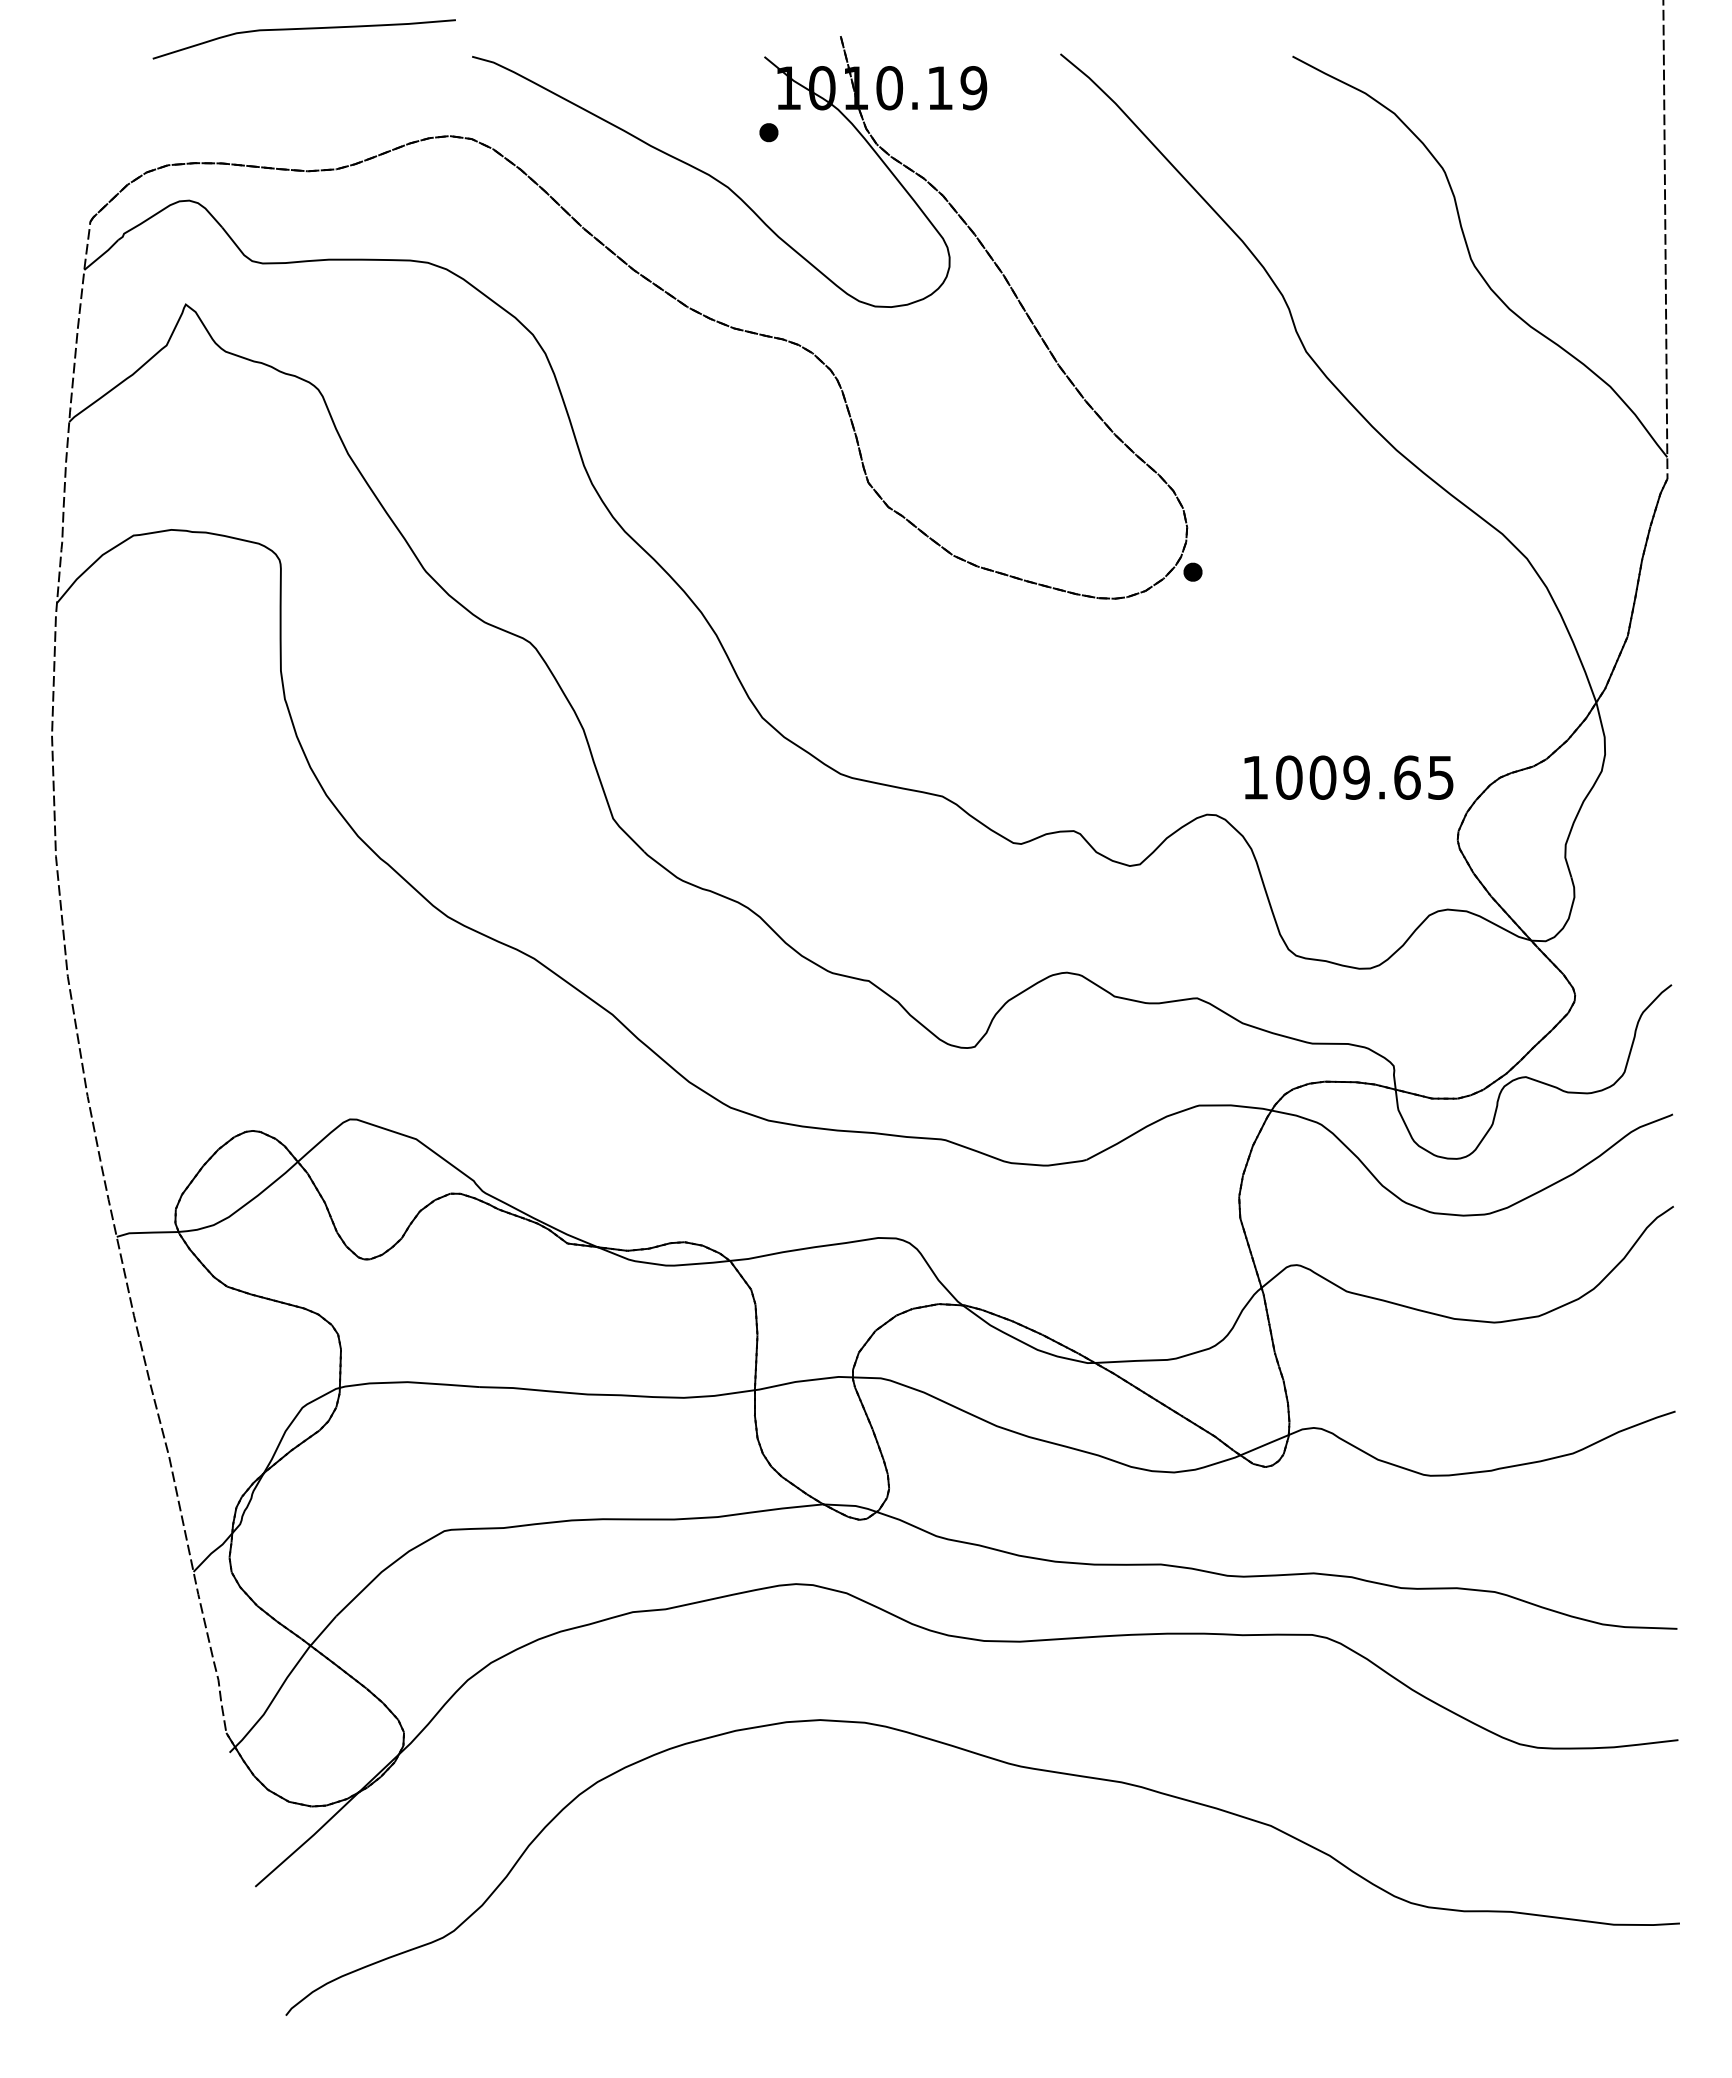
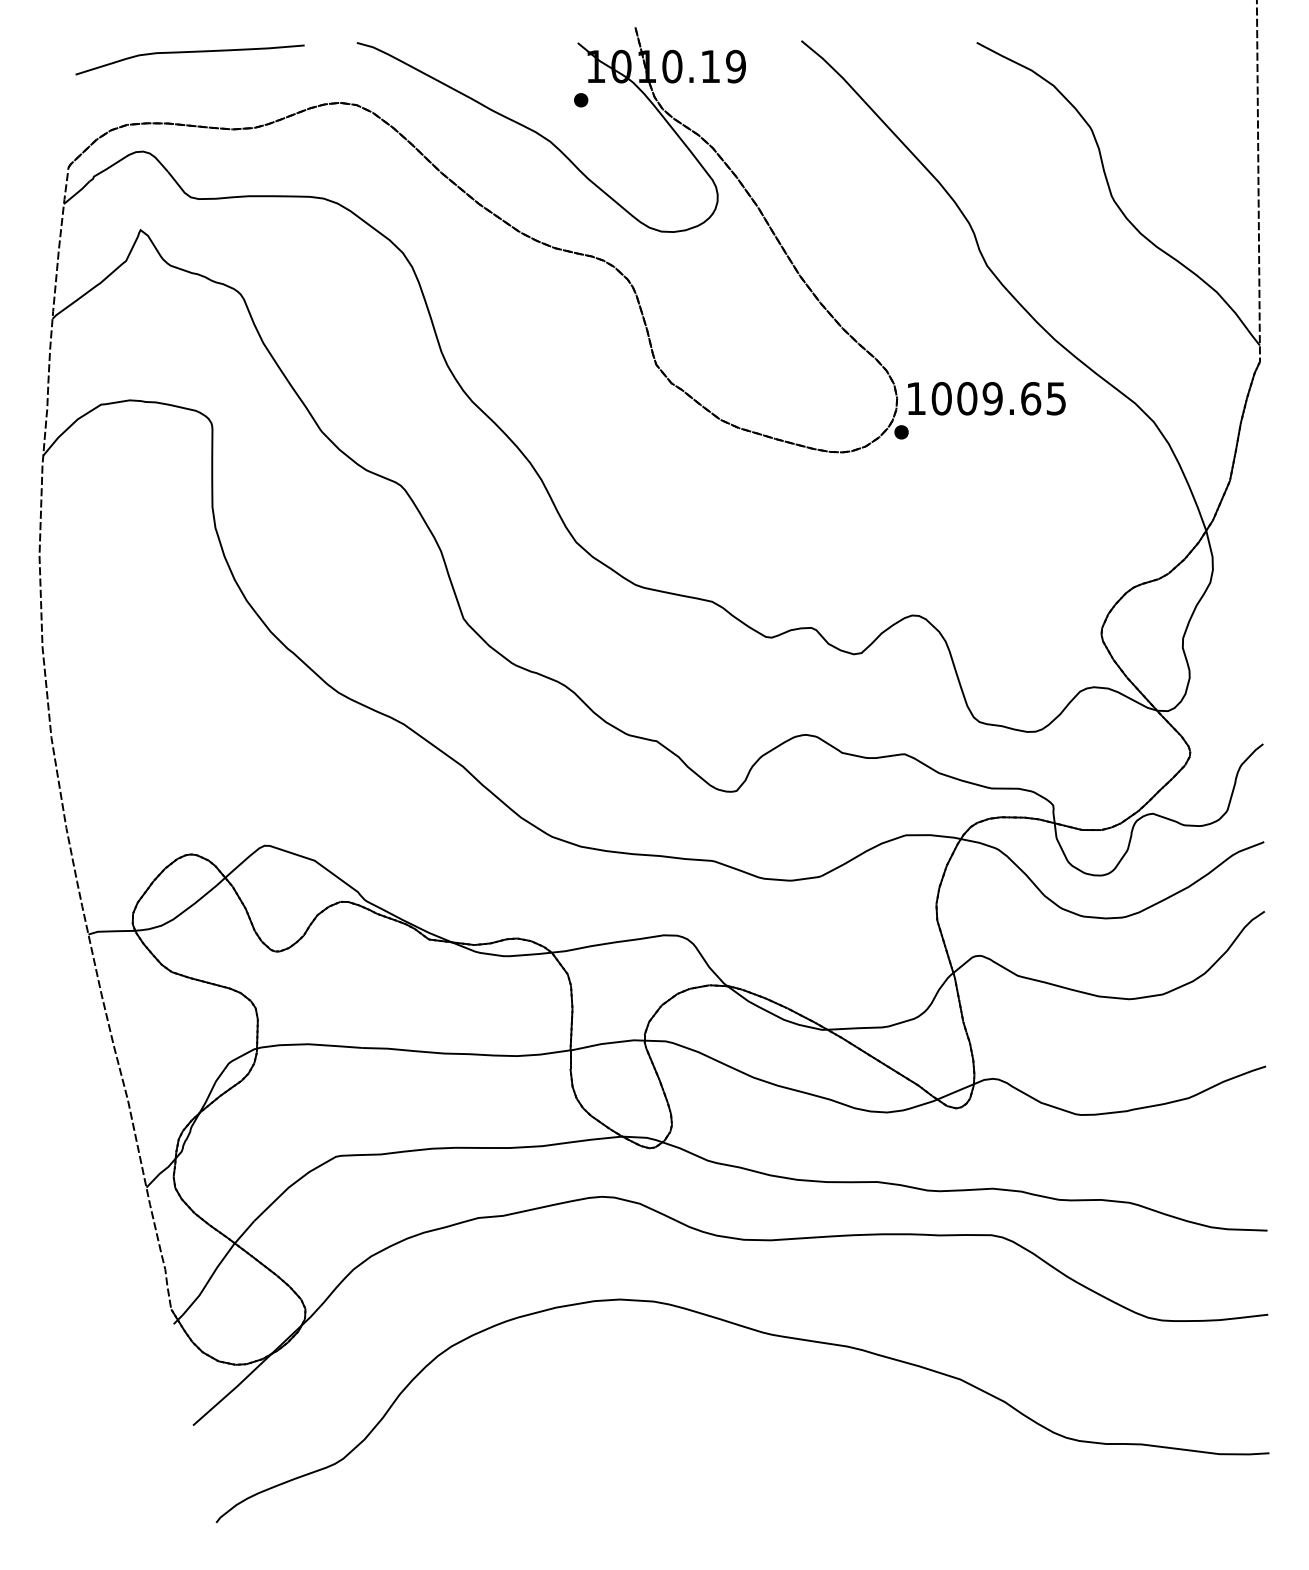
curve: (303, 29) -> (189, 52), moved
text: (1348, 777) -> (986, 398), moved

